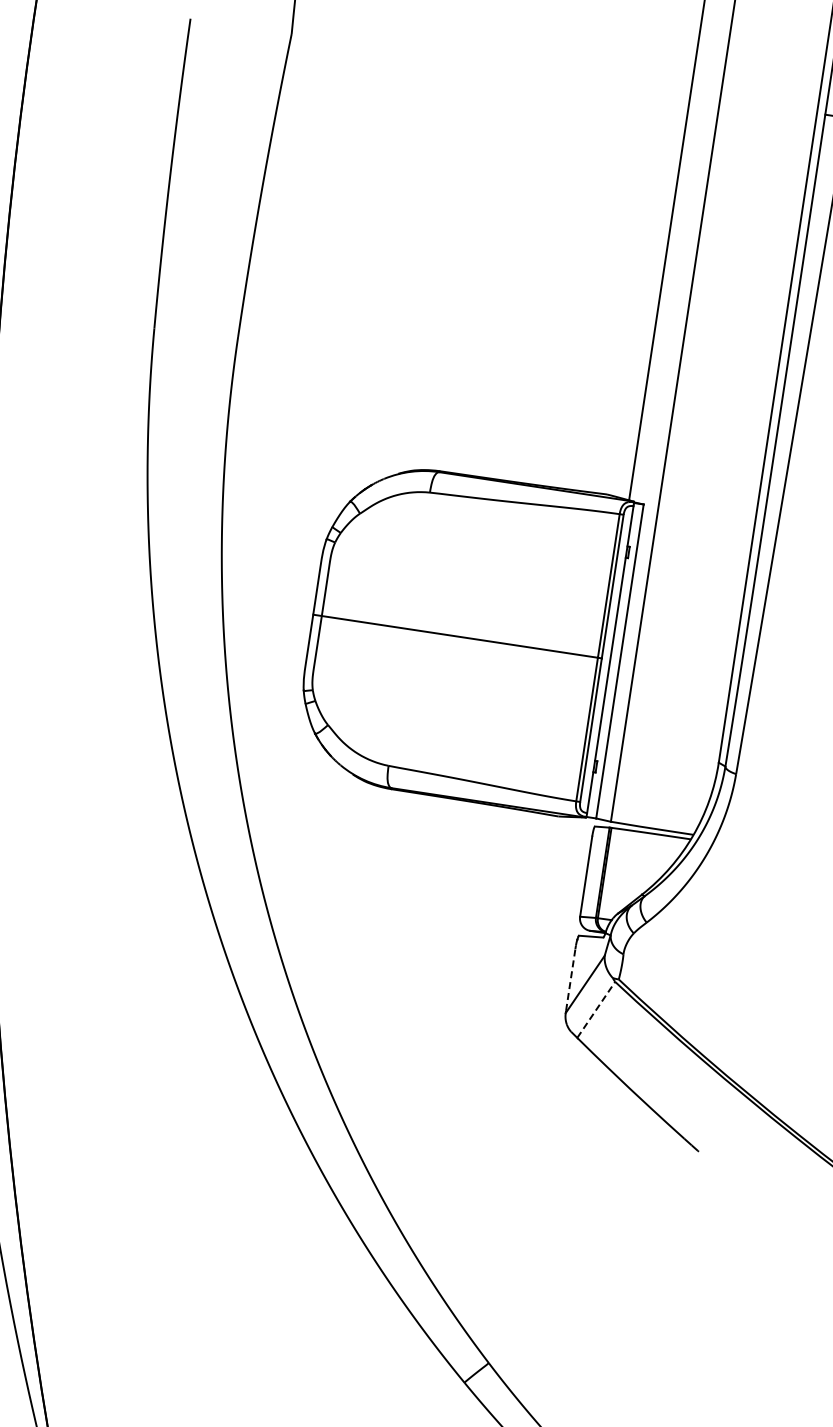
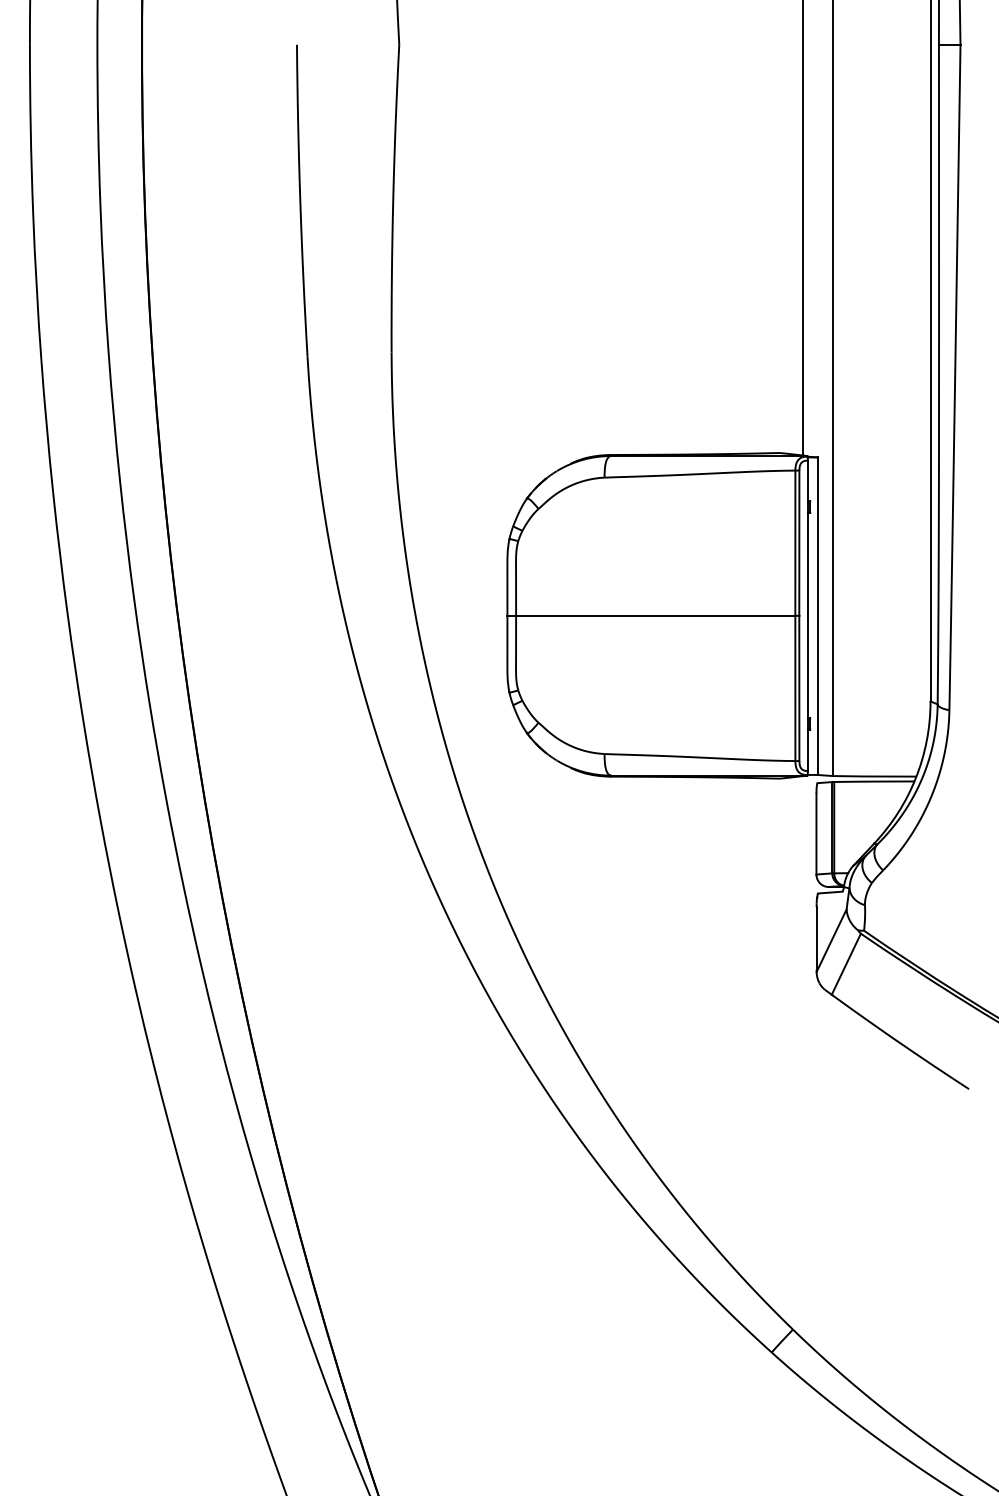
line: (570, 978) -> (816, 937), dashed -> solid
line: (596, 1010) -> (846, 964), dashed -> solid

